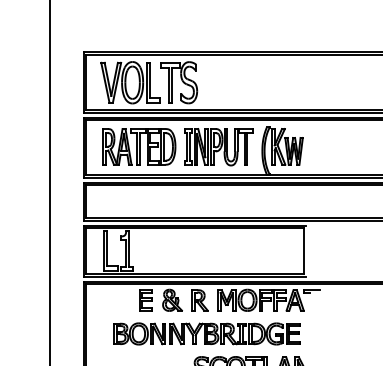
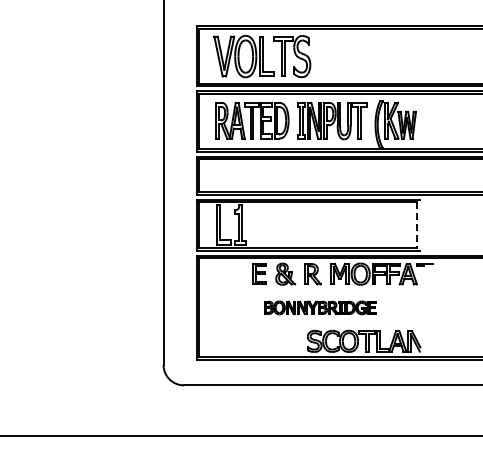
line: (303, 251) -> (416, 225), solid -> dashed
part: (207, 333) -> (320, 307), size x0.6

